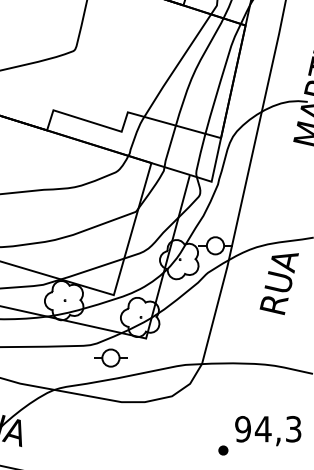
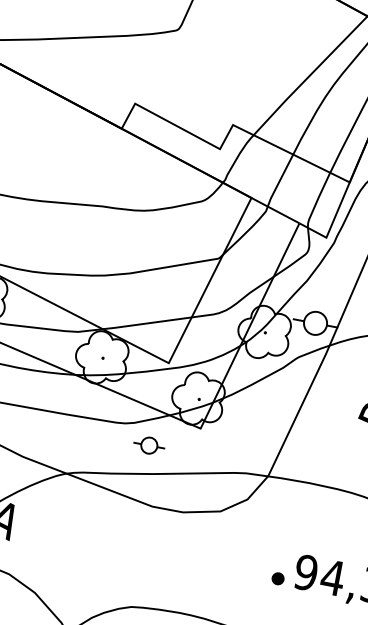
part: (110, 357) -> (148, 444), size x0.7
part: (223, 450) -> (278, 578), moved

